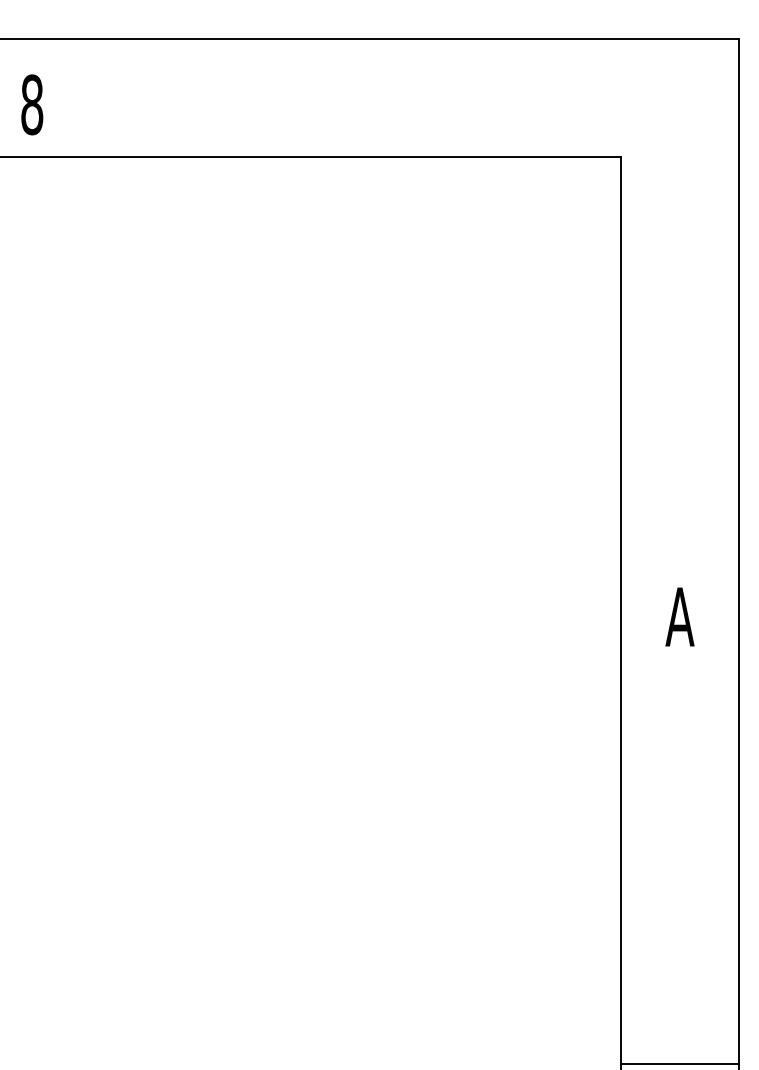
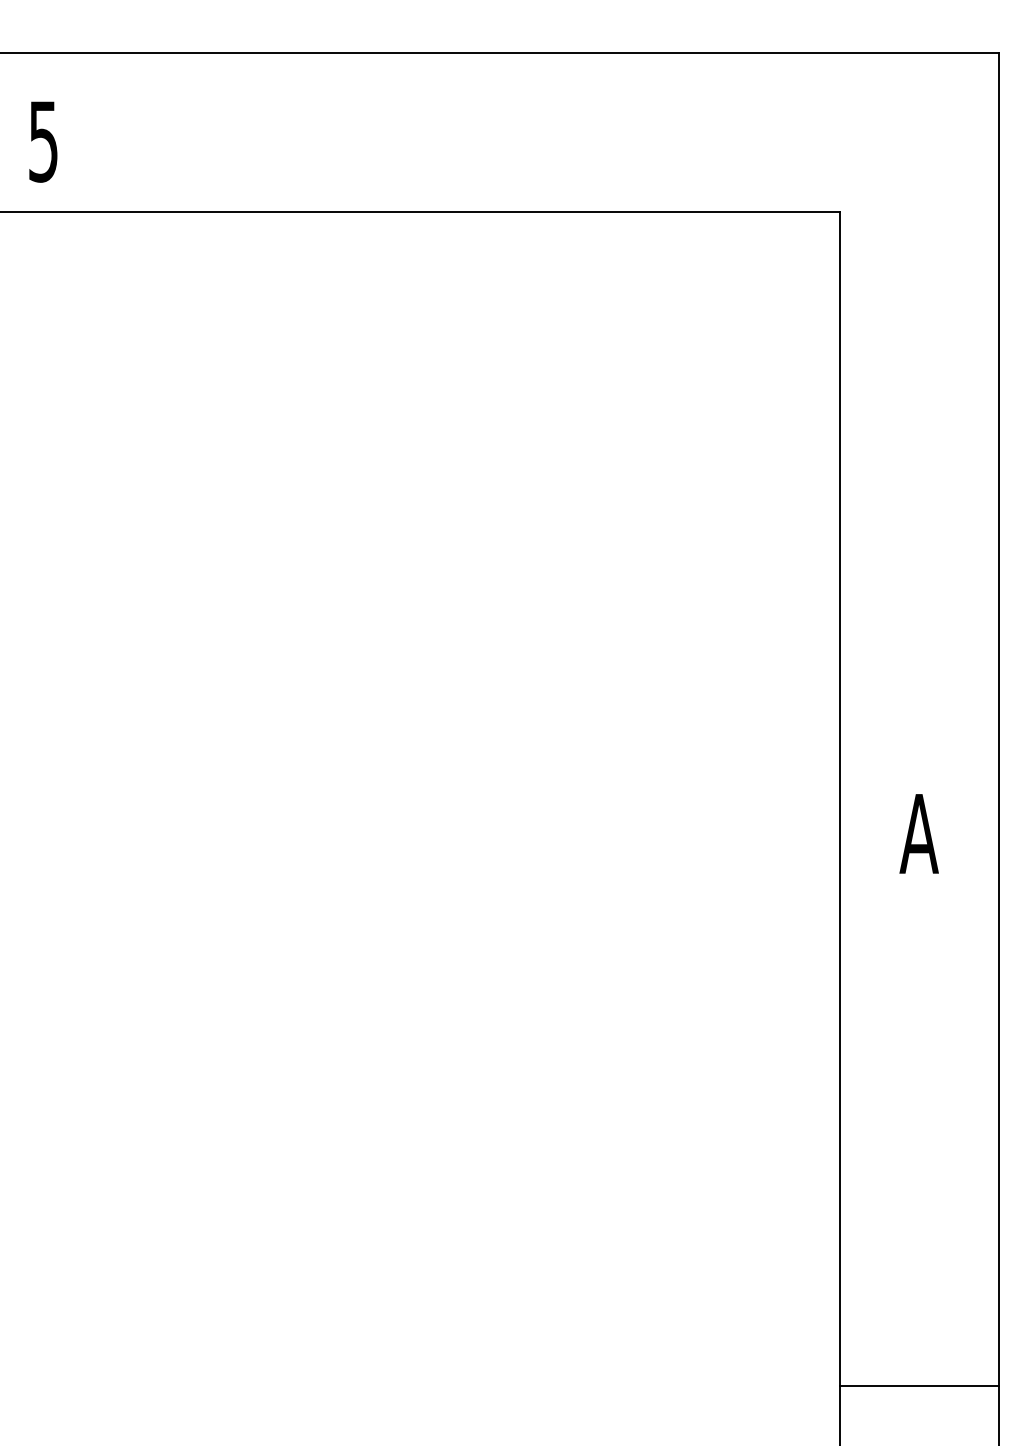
text: (32, 104) -> (43, 141), 8 -> 5
line: (680, 1063) -> (919, 1385), moved

